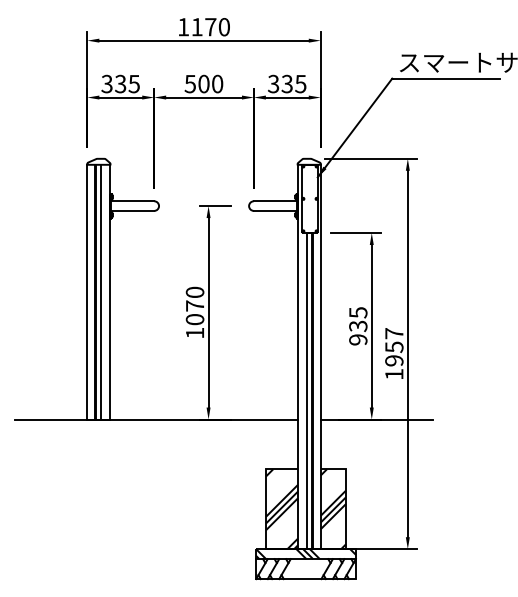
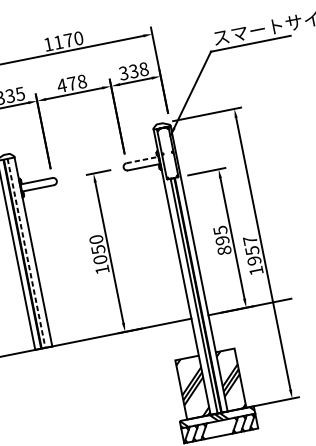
text: (203, 83) -> (71, 83), 500 -> 478
text: (300, 83) -> (143, 68), 335 -> 338
line: (275, 201) -> (142, 160), solid -> dashed
line: (101, 292) -> (26, 253), solid -> dashed
text: (195, 305) -> (98, 249), 1070 -> 1050
text: (358, 332) -> (223, 245), 935 -> 895

